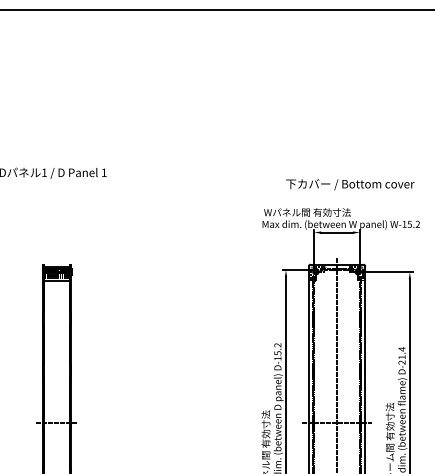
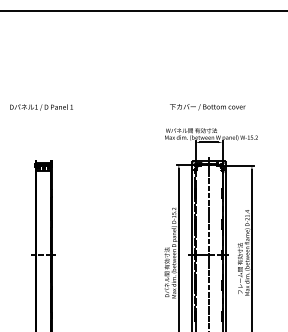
text: (349, 185) -> (207, 107), moved

